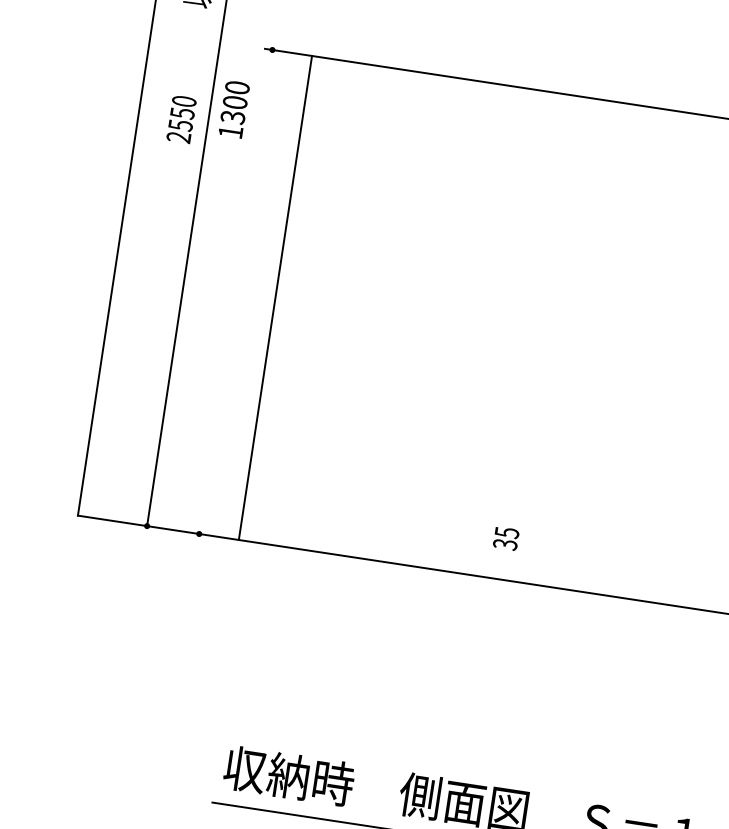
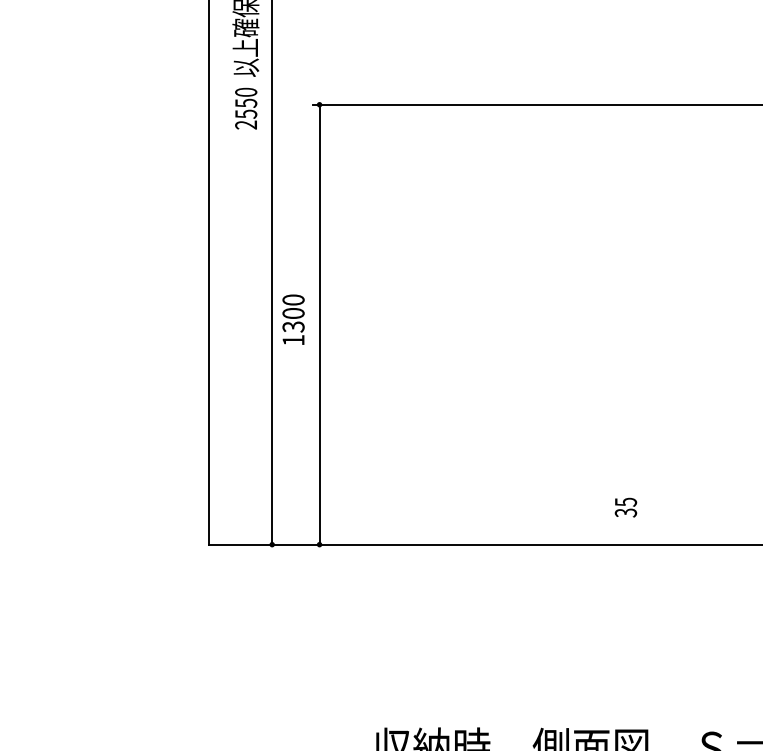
text: (234, 109) -> (293, 319), moved
text: (181, 119) -> (246, 108), moved
line: (275, 297) -> (319, 324), moved
text: (505, 538) -> (625, 507), moved

